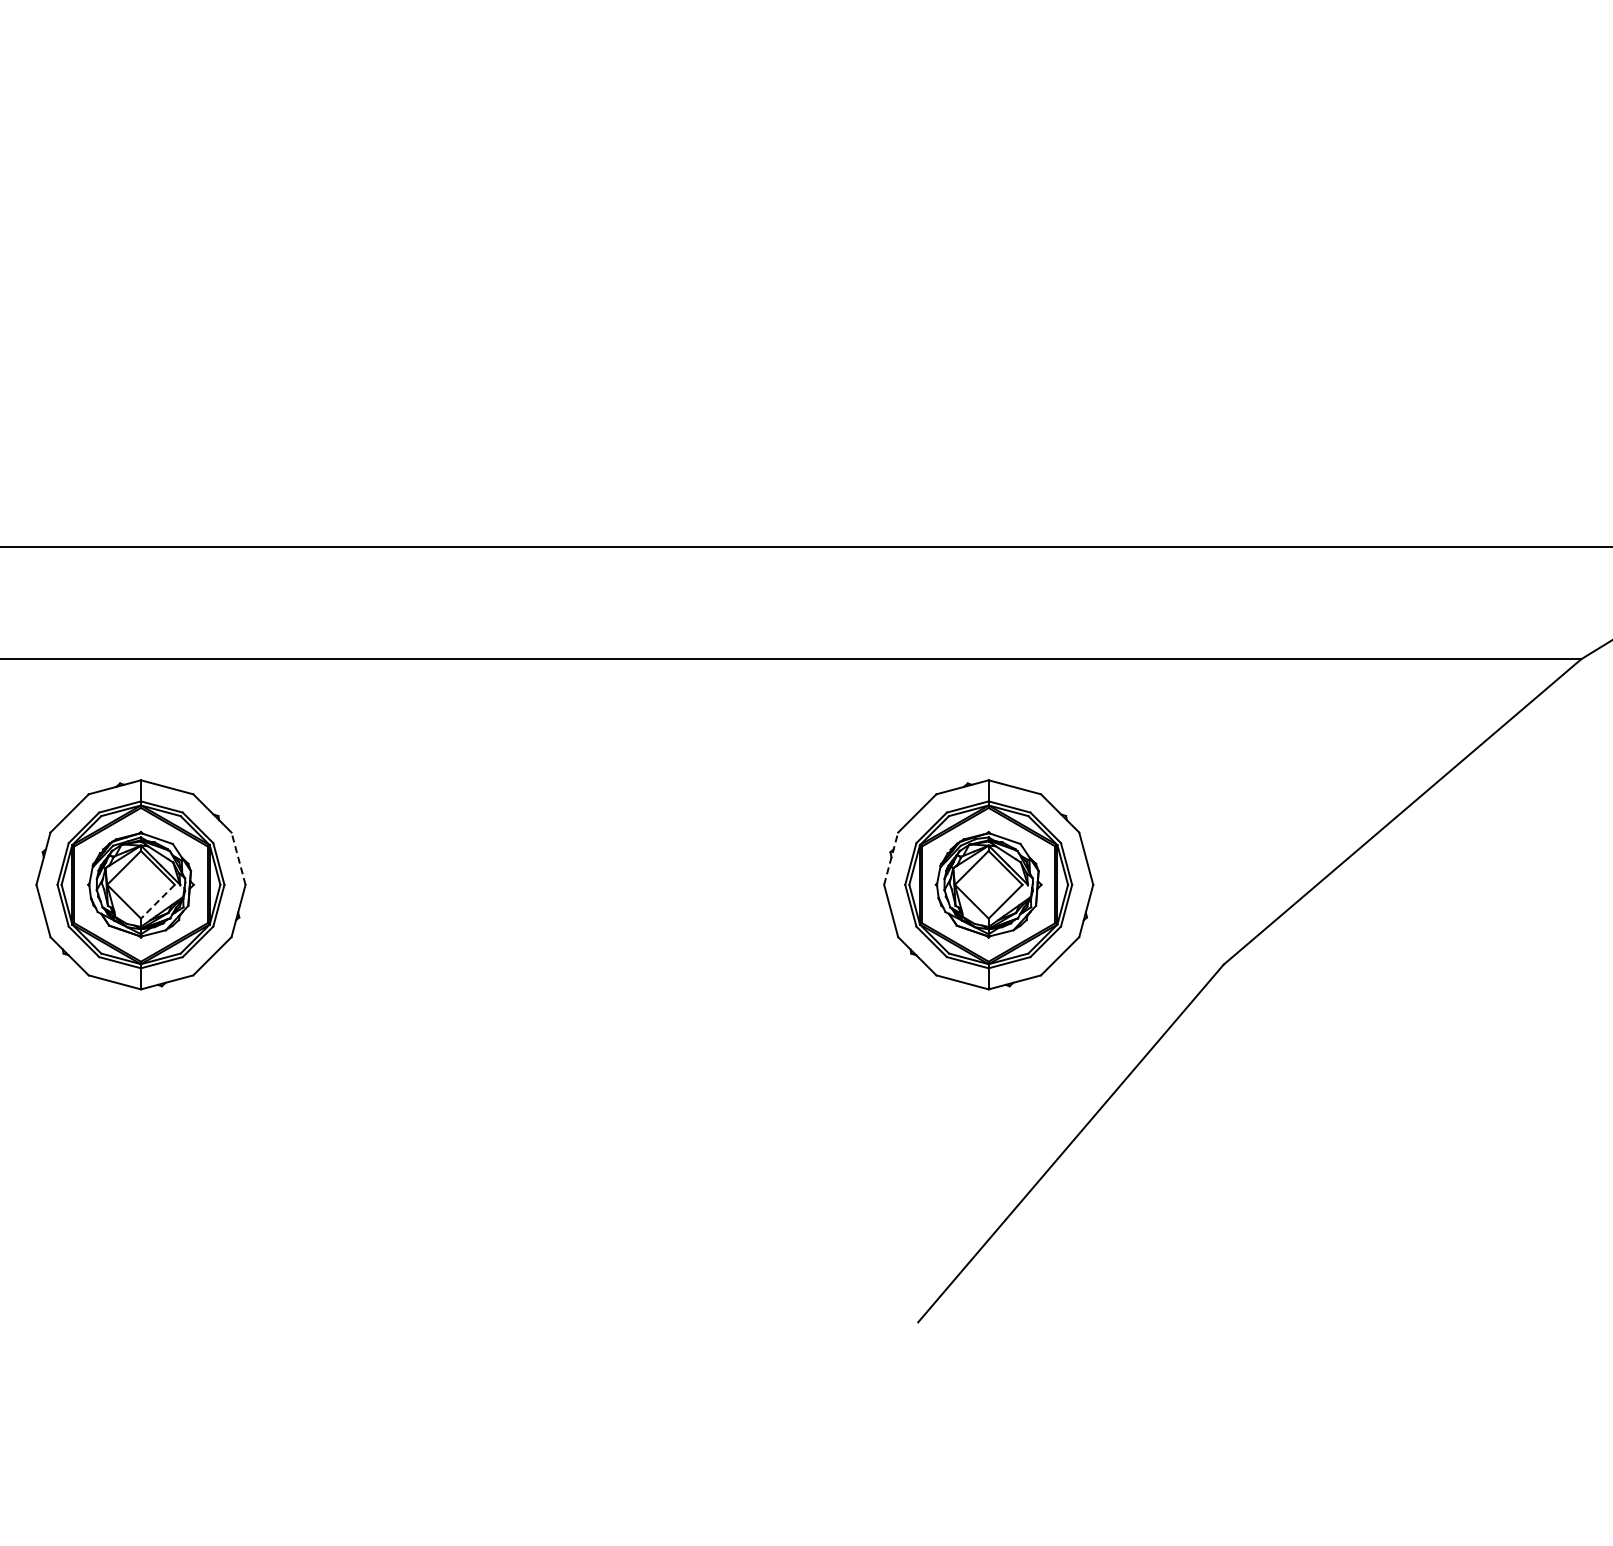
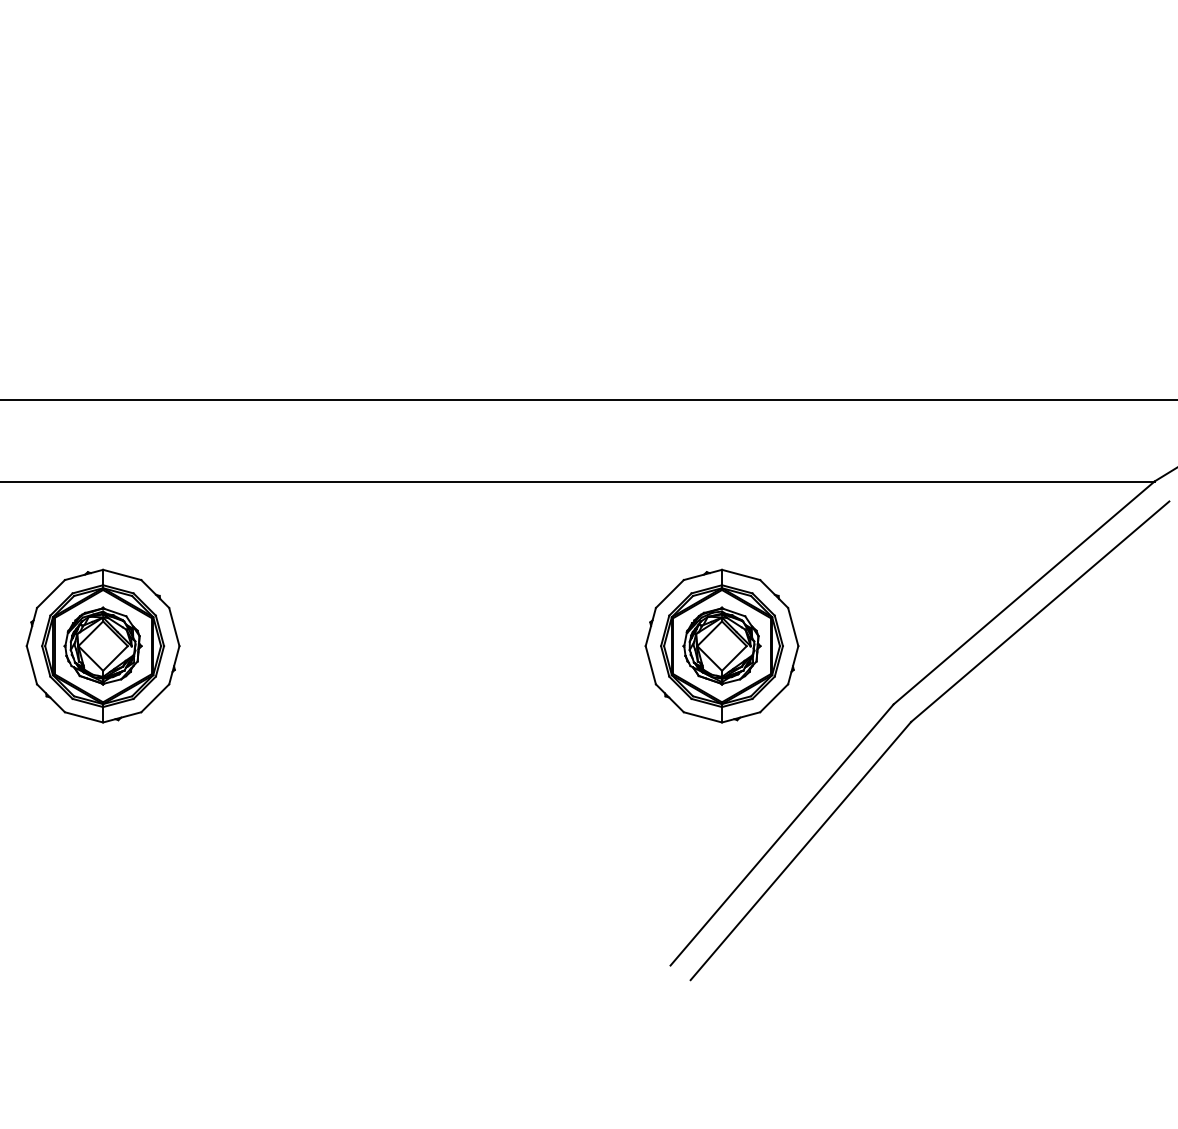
line: (238, 858) -> (174, 626), dashed -> solid
line: (891, 858) -> (651, 626), dashed -> solid
line: (157, 901) -> (115, 658), dashed -> solid
part: (1253, 985) -> (915, 719), added

